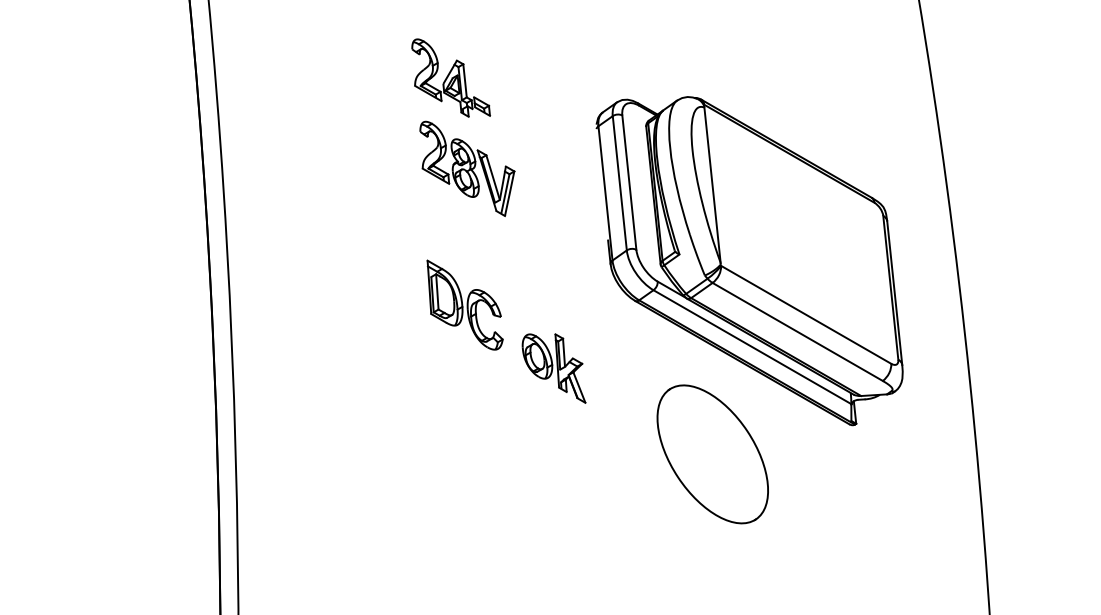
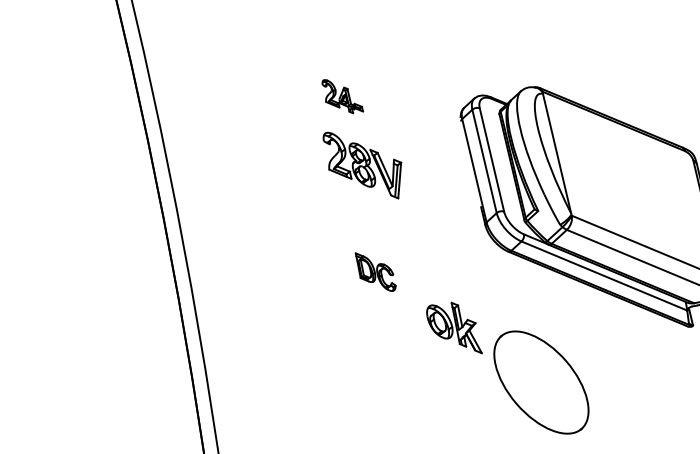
part: (451, 77) -> (342, 95), size x0.6
part: (464, 304) -> (375, 271), size x0.6
part: (553, 368) -> (453, 329), moved
part: (712, 454) -> (541, 382), moved

